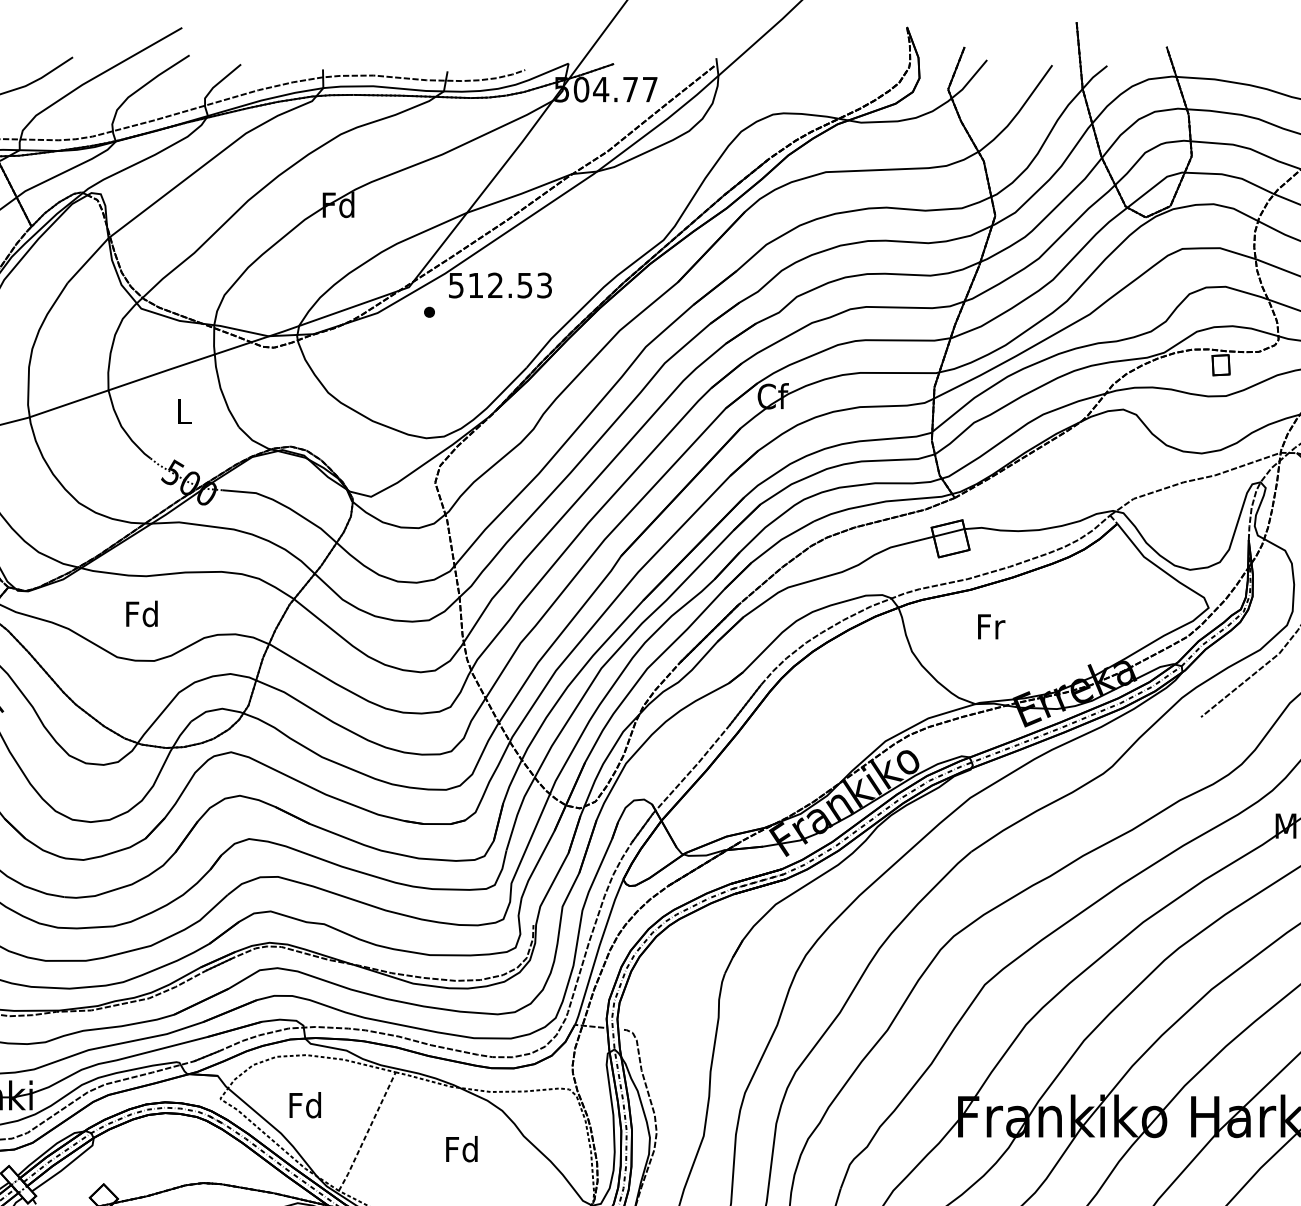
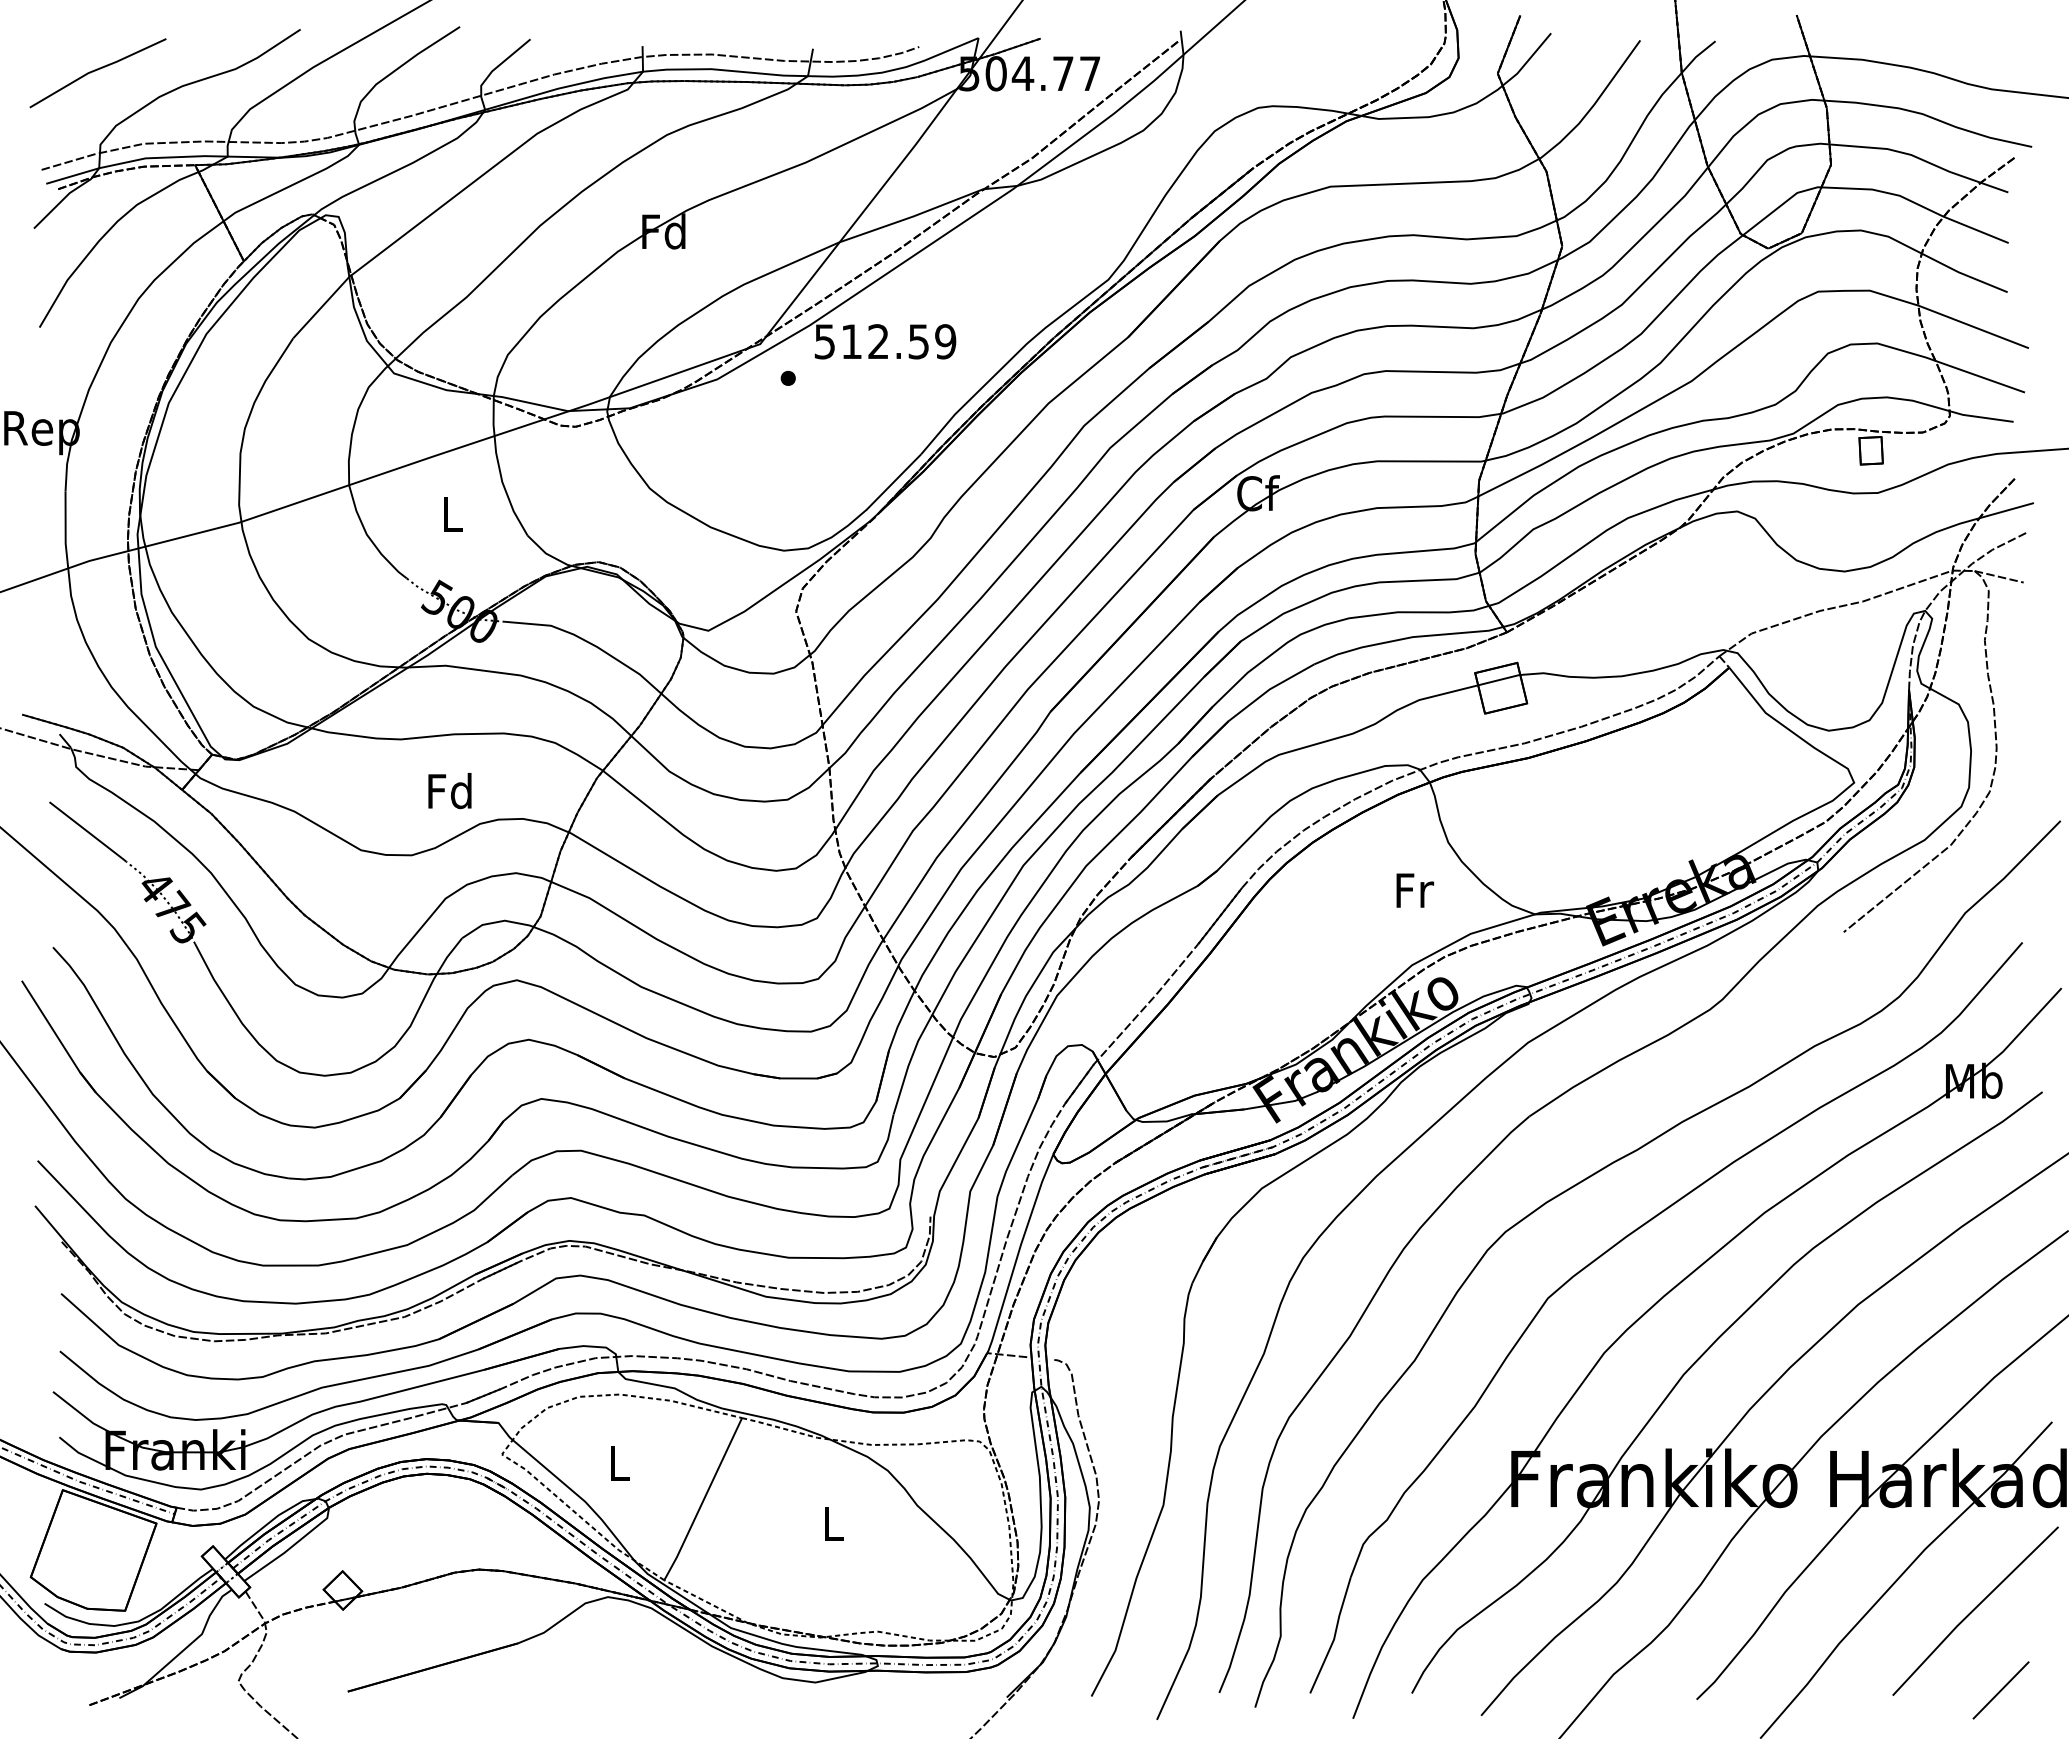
text: (544, 285) -> (945, 341), 512.53 -> 512.59
text: (141, 614) -> (449, 791), moved
text: (991, 626) -> (1414, 890), moved
text: (304, 1105) -> (617, 1463), Fd -> L
line: (367, 1132) -> (703, 1500), dashed -> solid
text: (461, 1149) -> (832, 1523), Fd -> L

